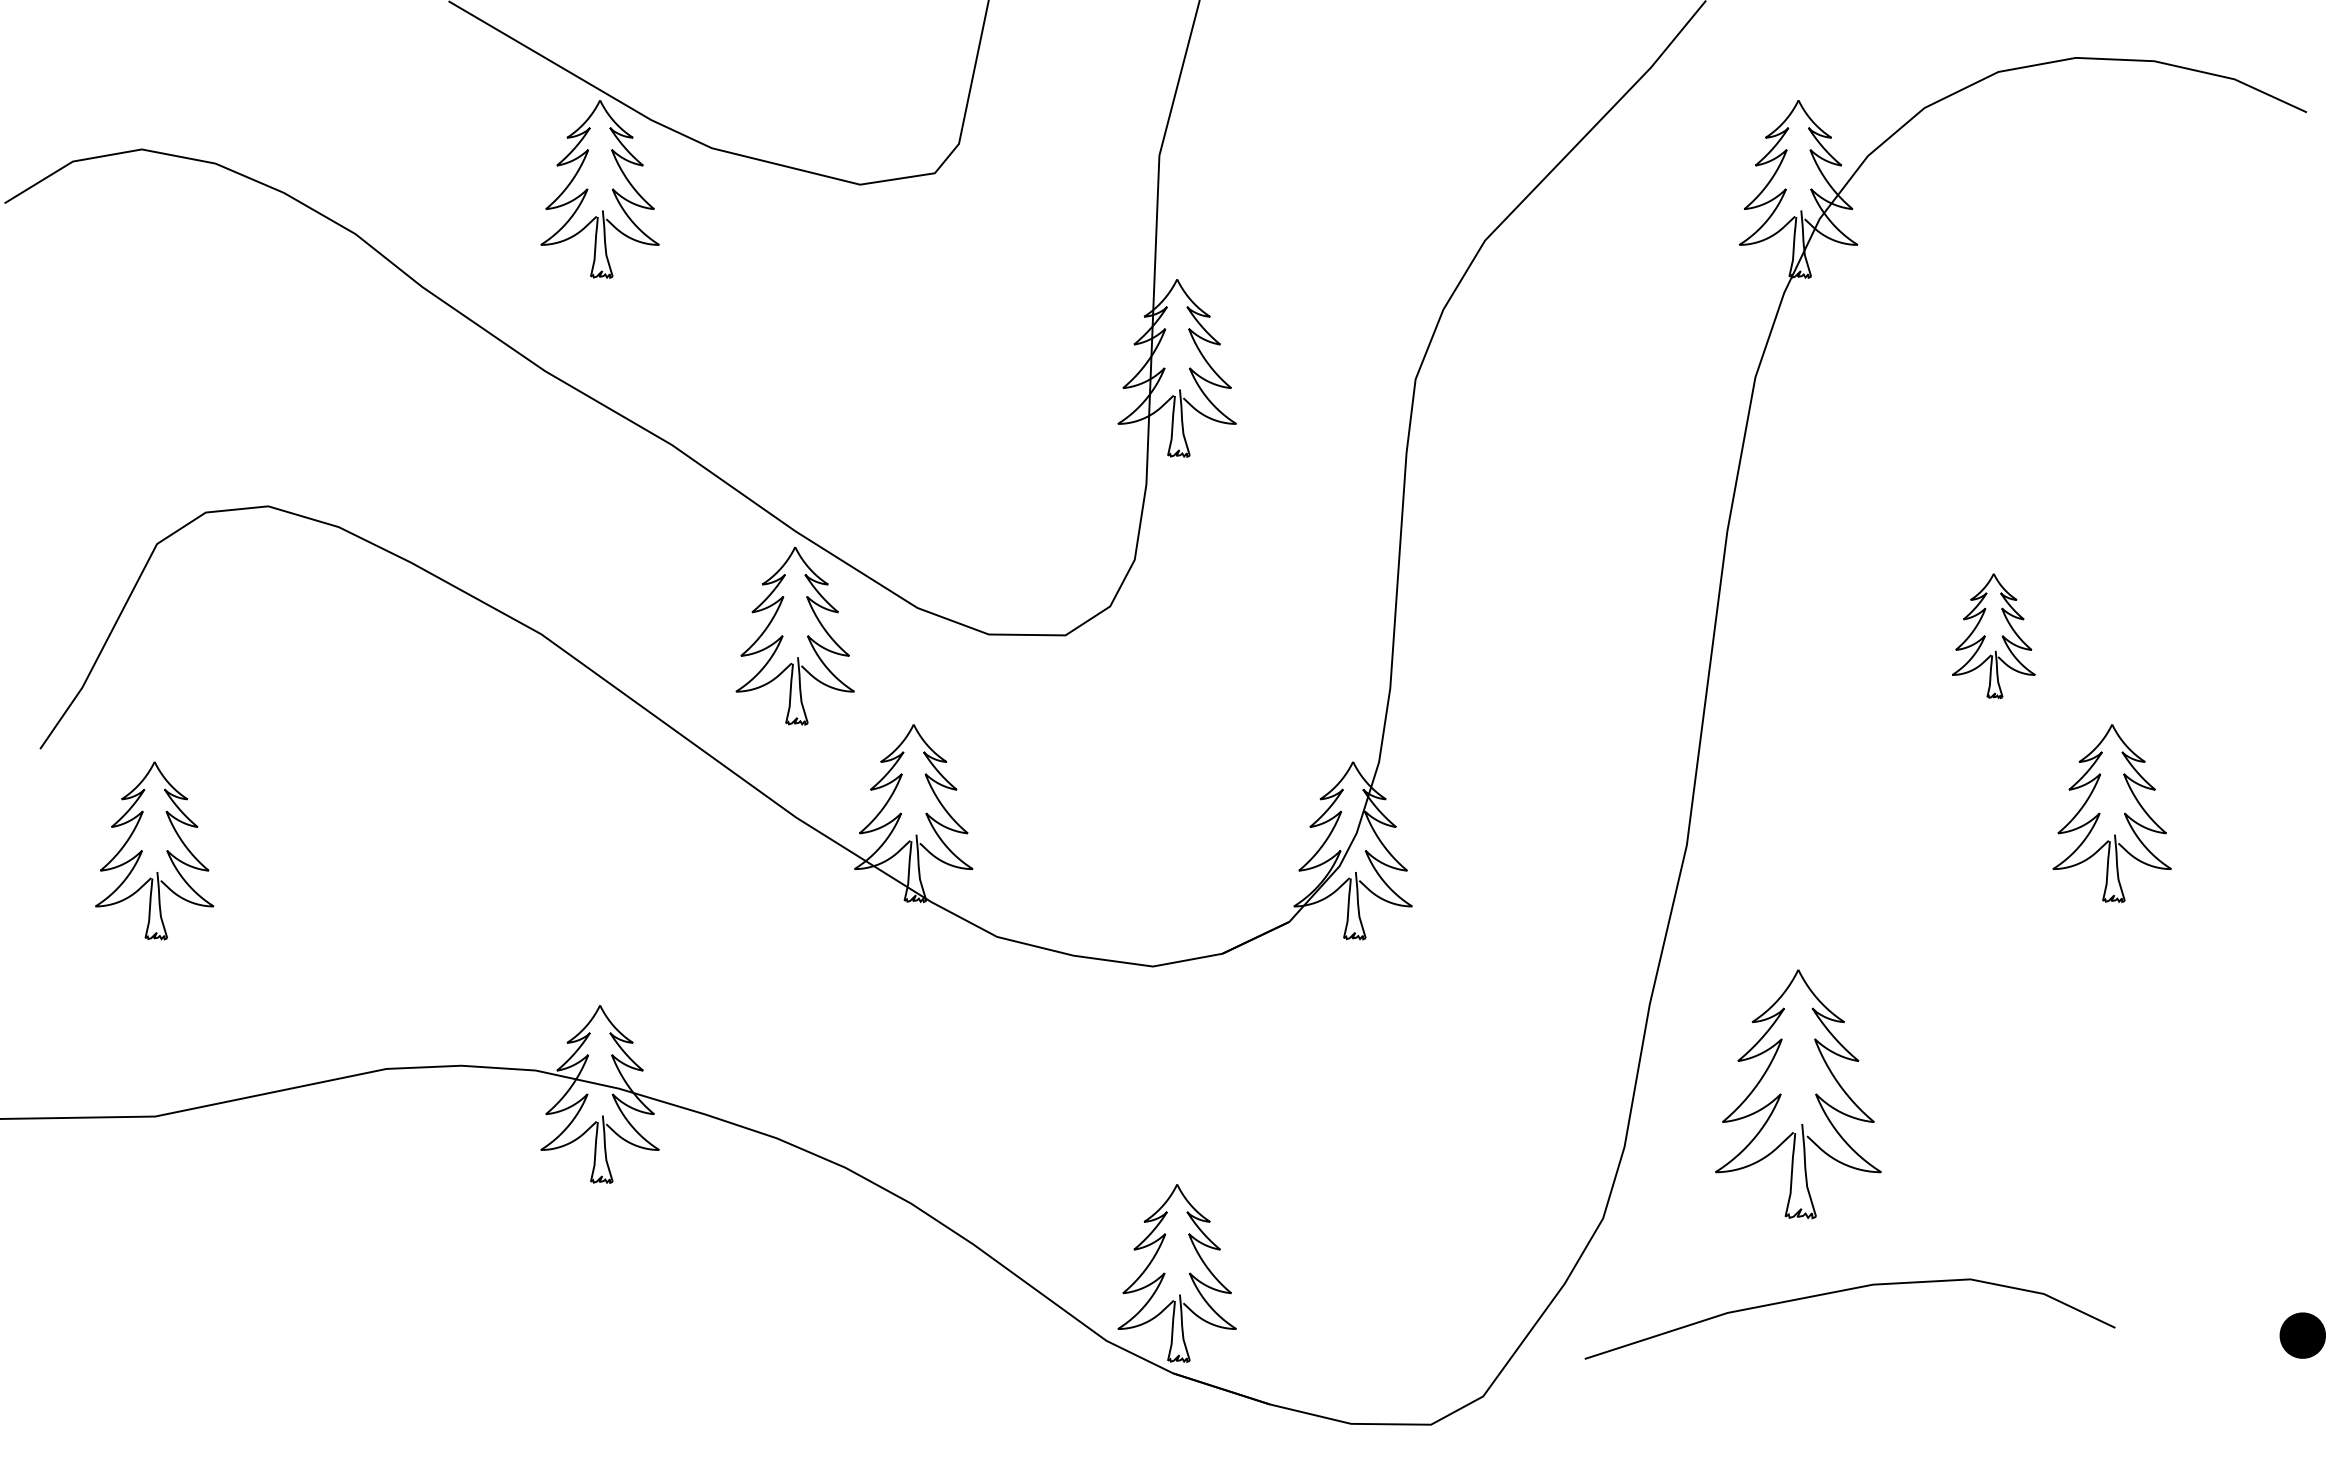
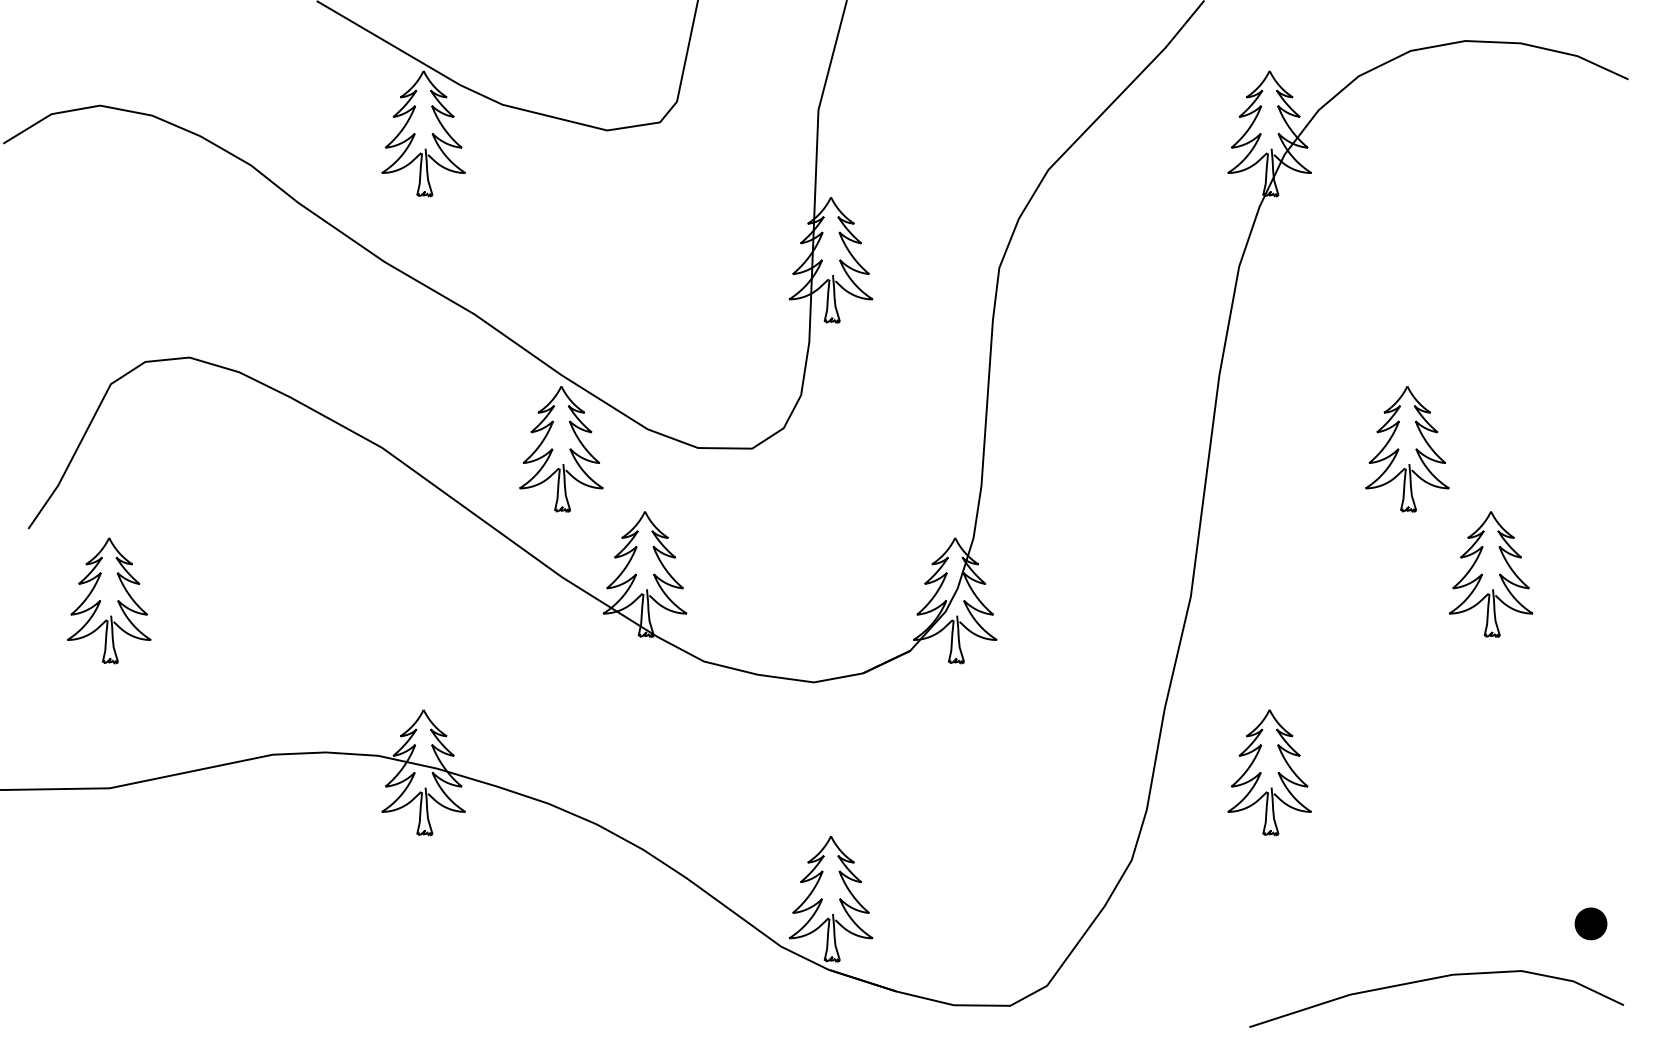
part: (1993, 635) -> (1407, 448), size x1.43
part: (1798, 1094) -> (1269, 772), size x0.71
curve: (1844, 1291) -> (1432, 979), moved
part: (2302, 1335) -> (1590, 923), moved

